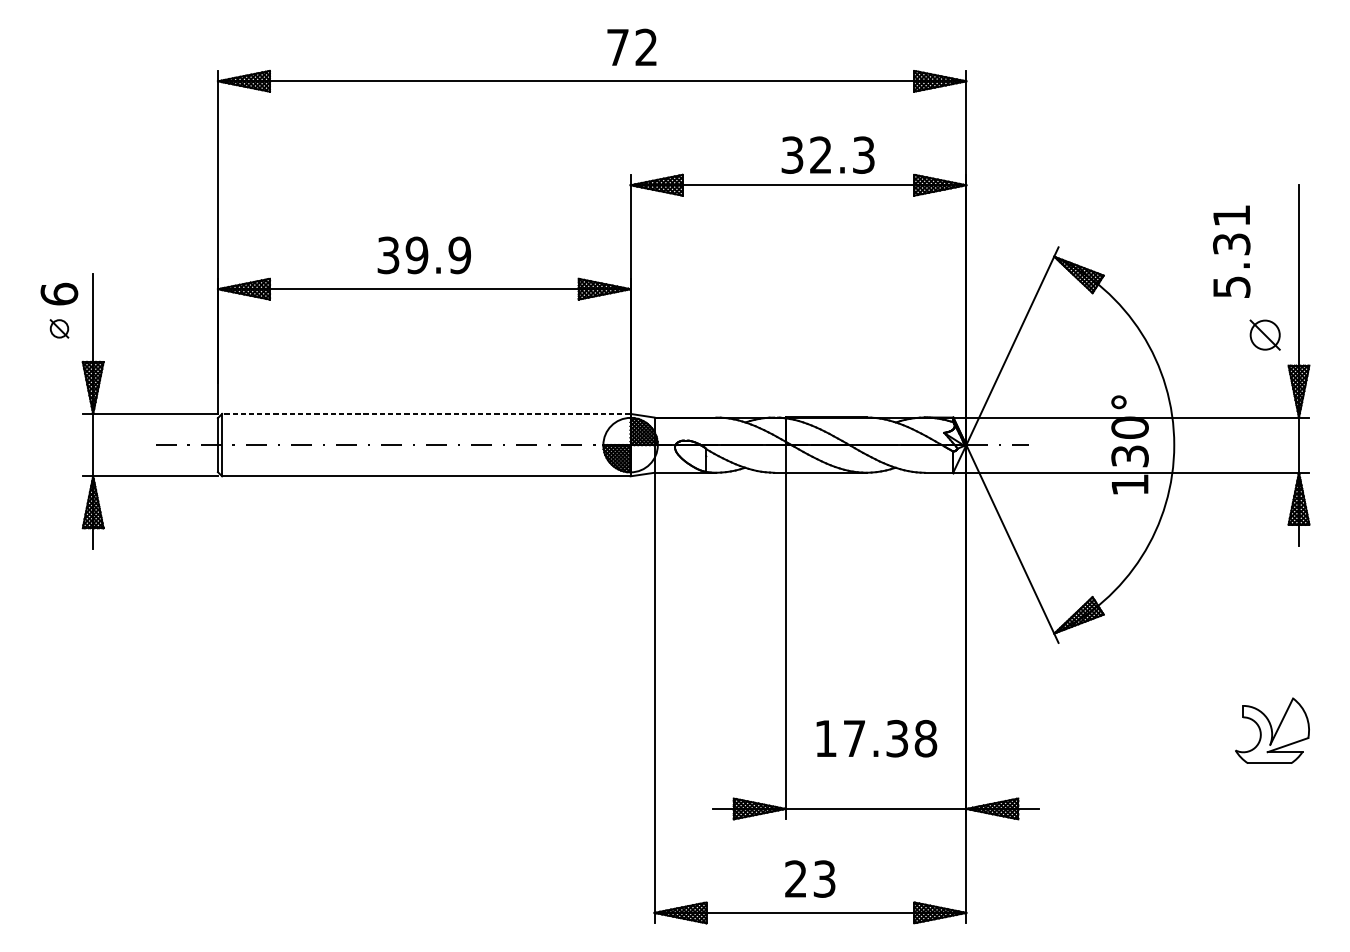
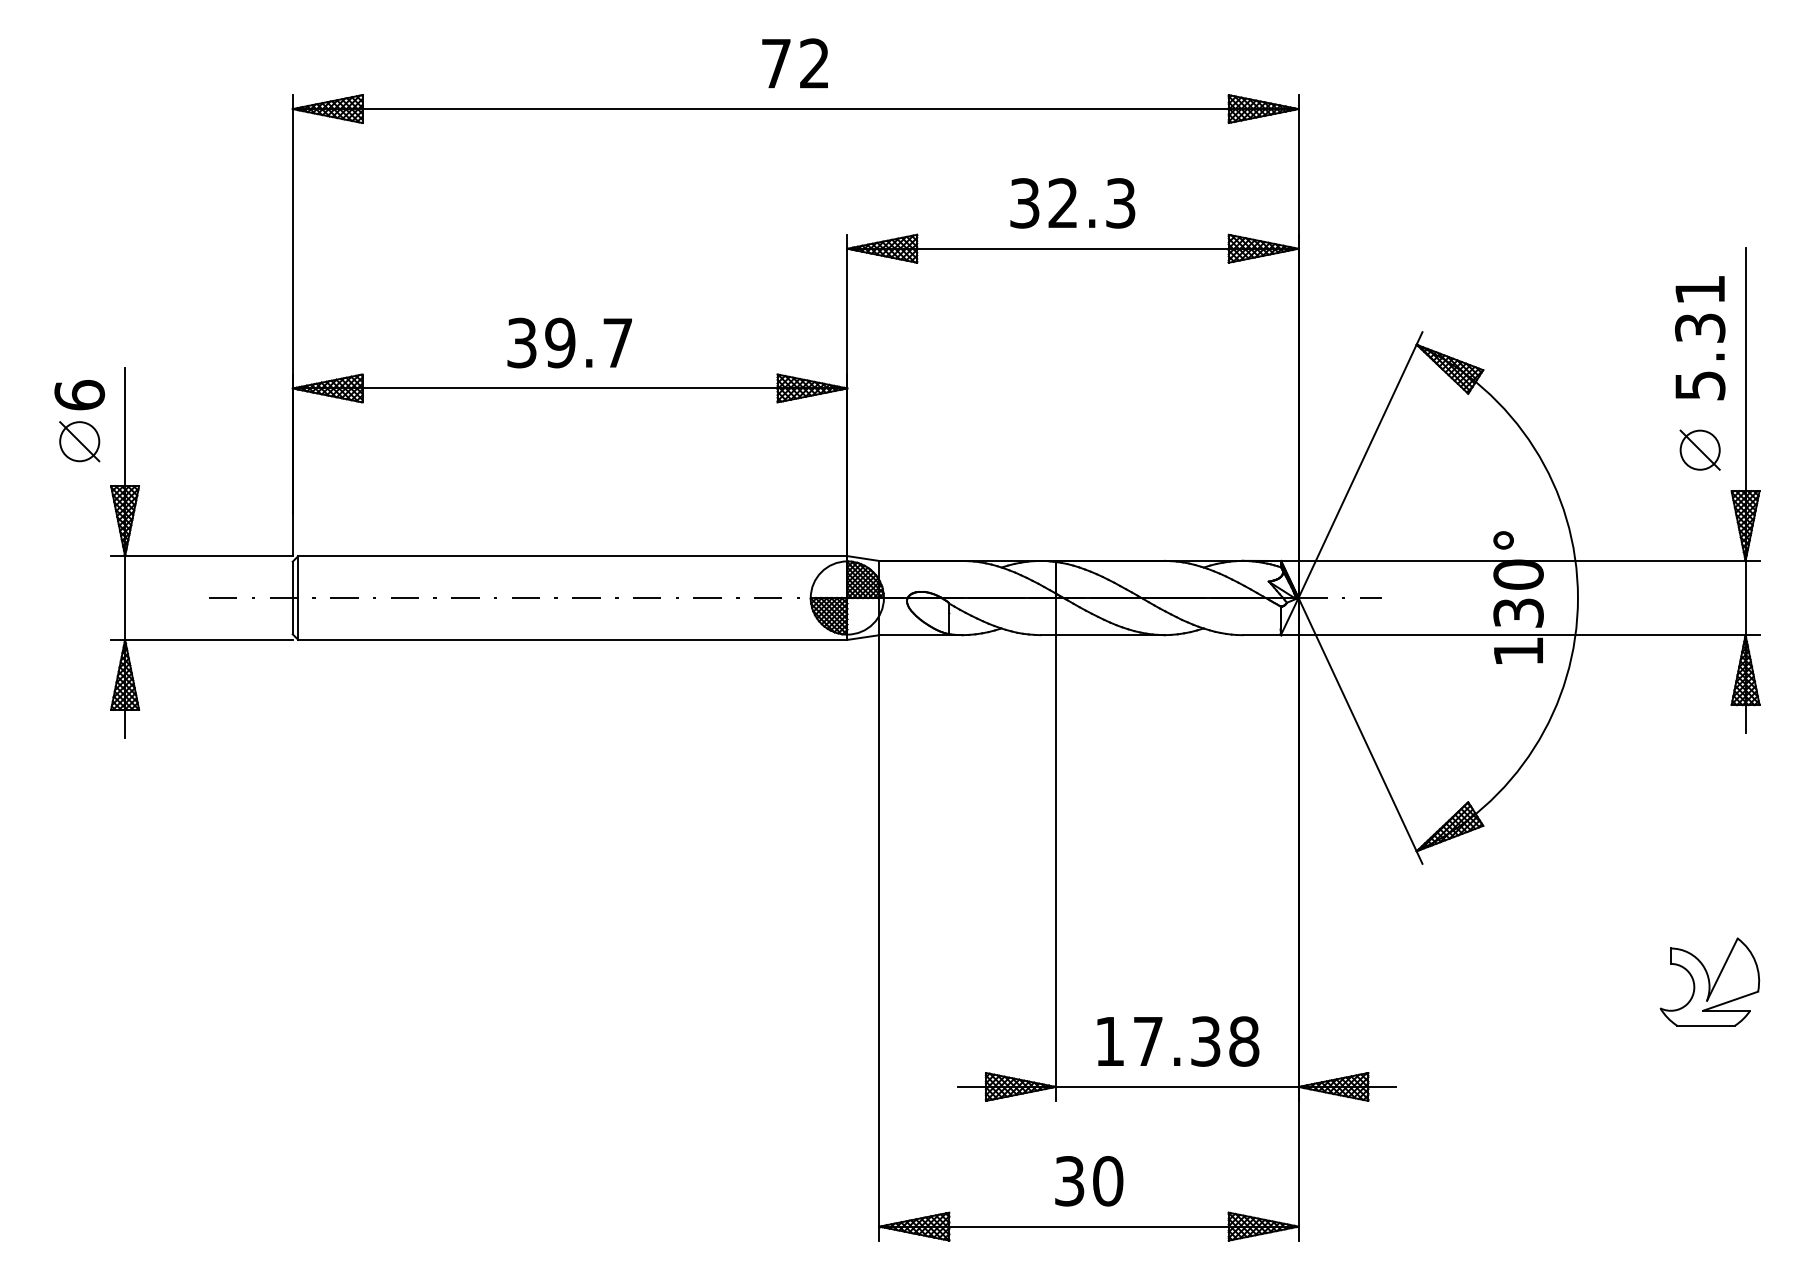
text: (631, 47) -> (794, 63), moved
text: (827, 155) -> (1072, 203), moved
text: (1231, 252) -> (1700, 338), moved
text: (459, 255) -> (617, 342), 39.9 -> 39.7
part: (59, 328) -> (79, 441), size x1.67
line: (426, 414) -> (572, 556), dashed -> solid
text: (877, 738) -> (1178, 1041), moved
text: (810, 879) -> (1089, 1181), 23 -> 30

